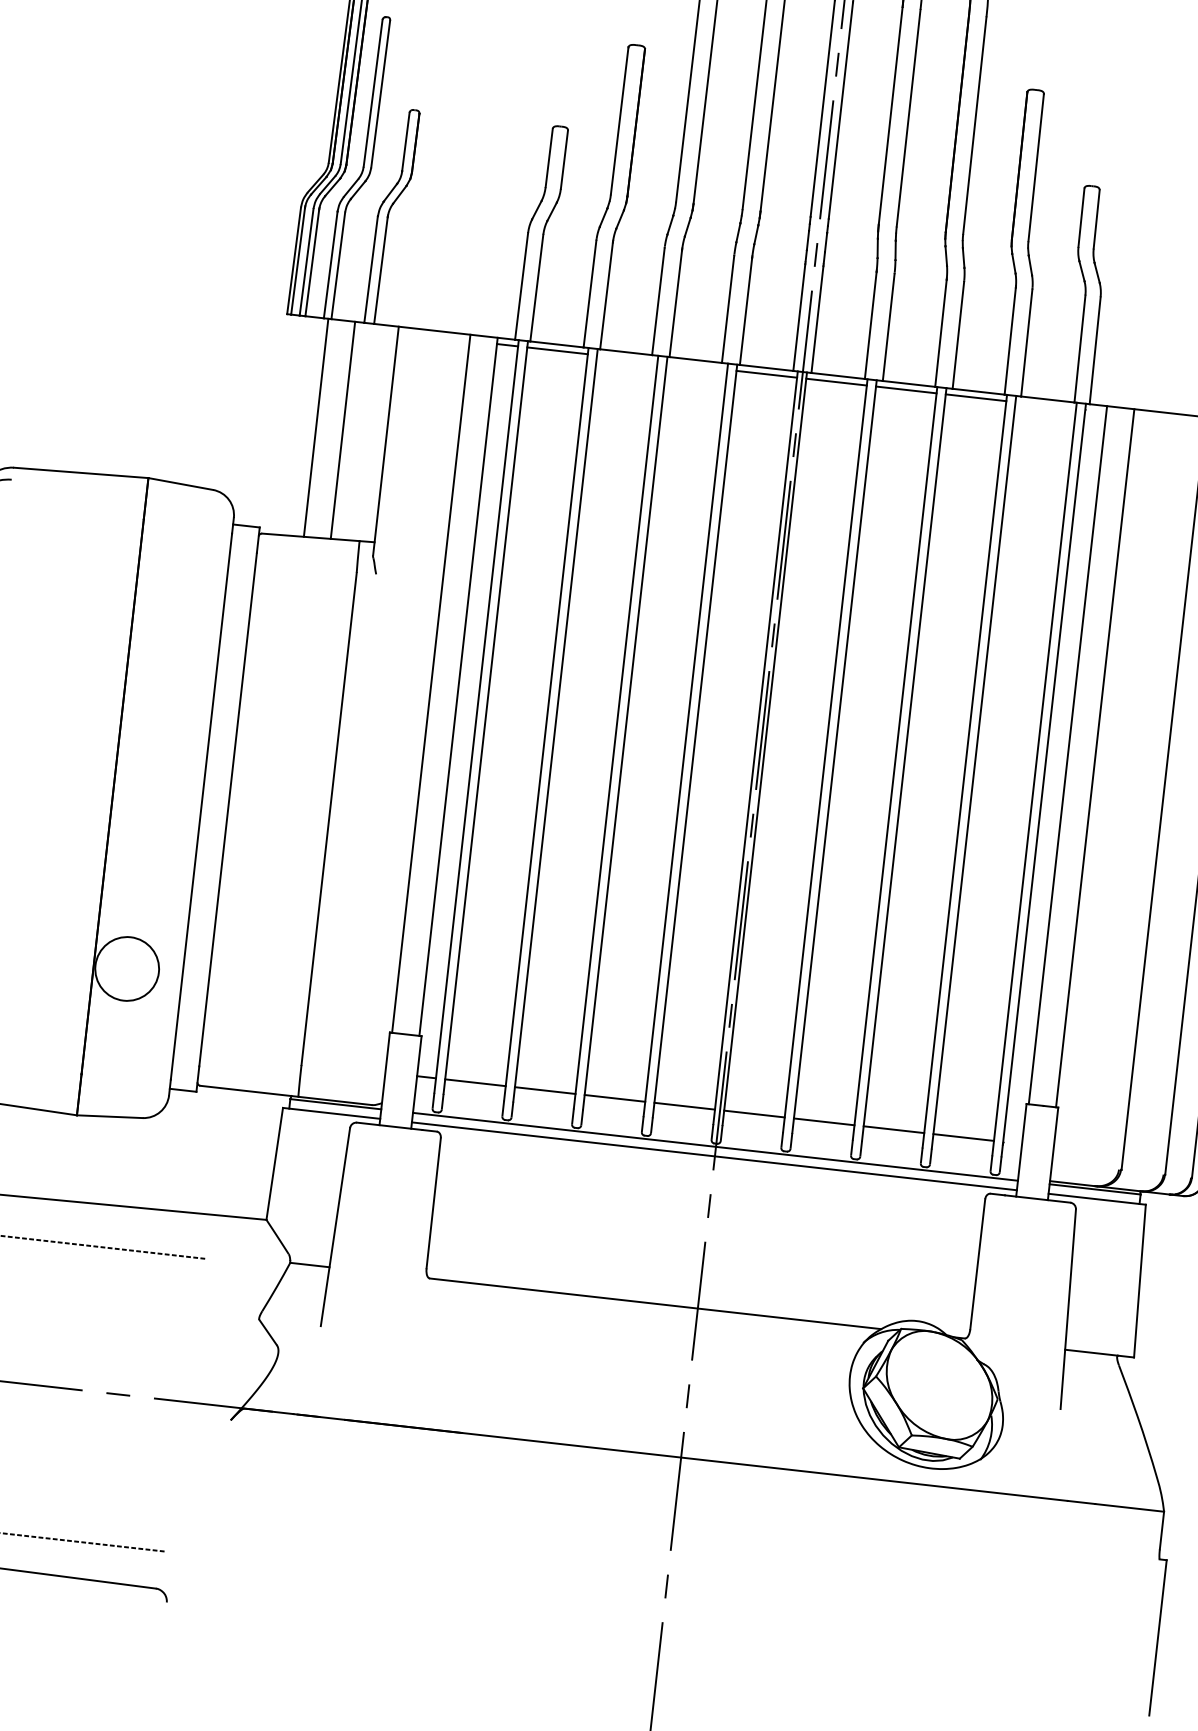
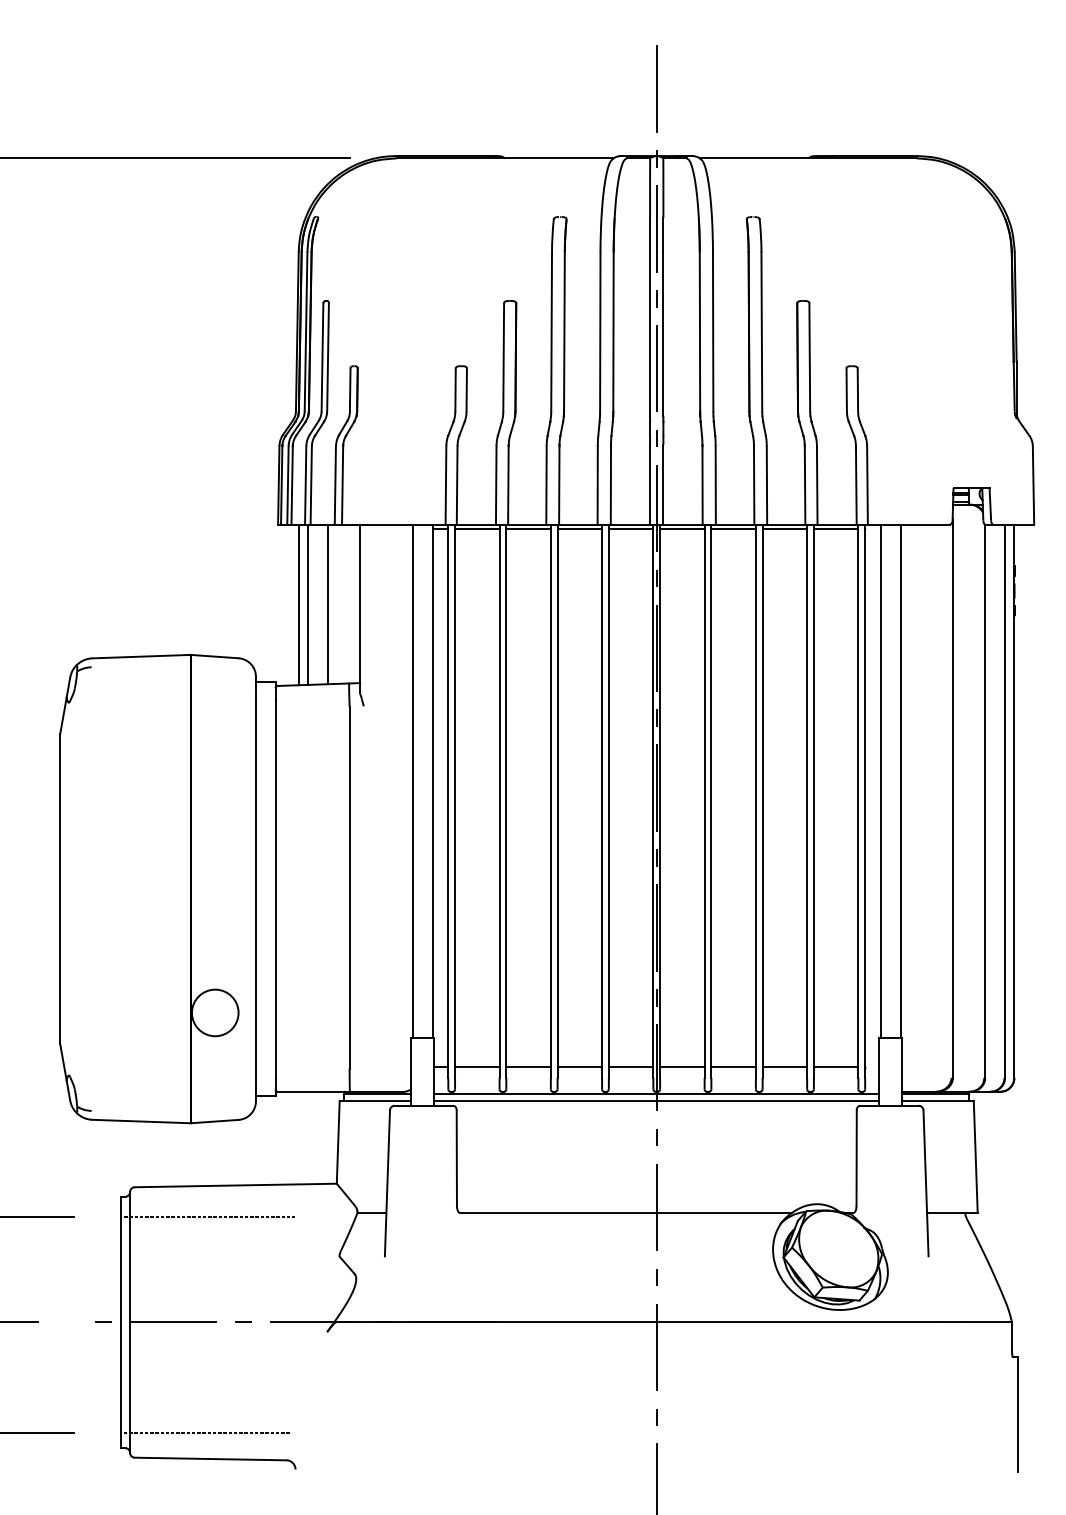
line: (627, 358) -> (528, 529), added
line: (696, 366) -> (579, 529), added
line: (1044, 405) -> (835, 529), added
line: (304, 426) -> (299, 604), added

